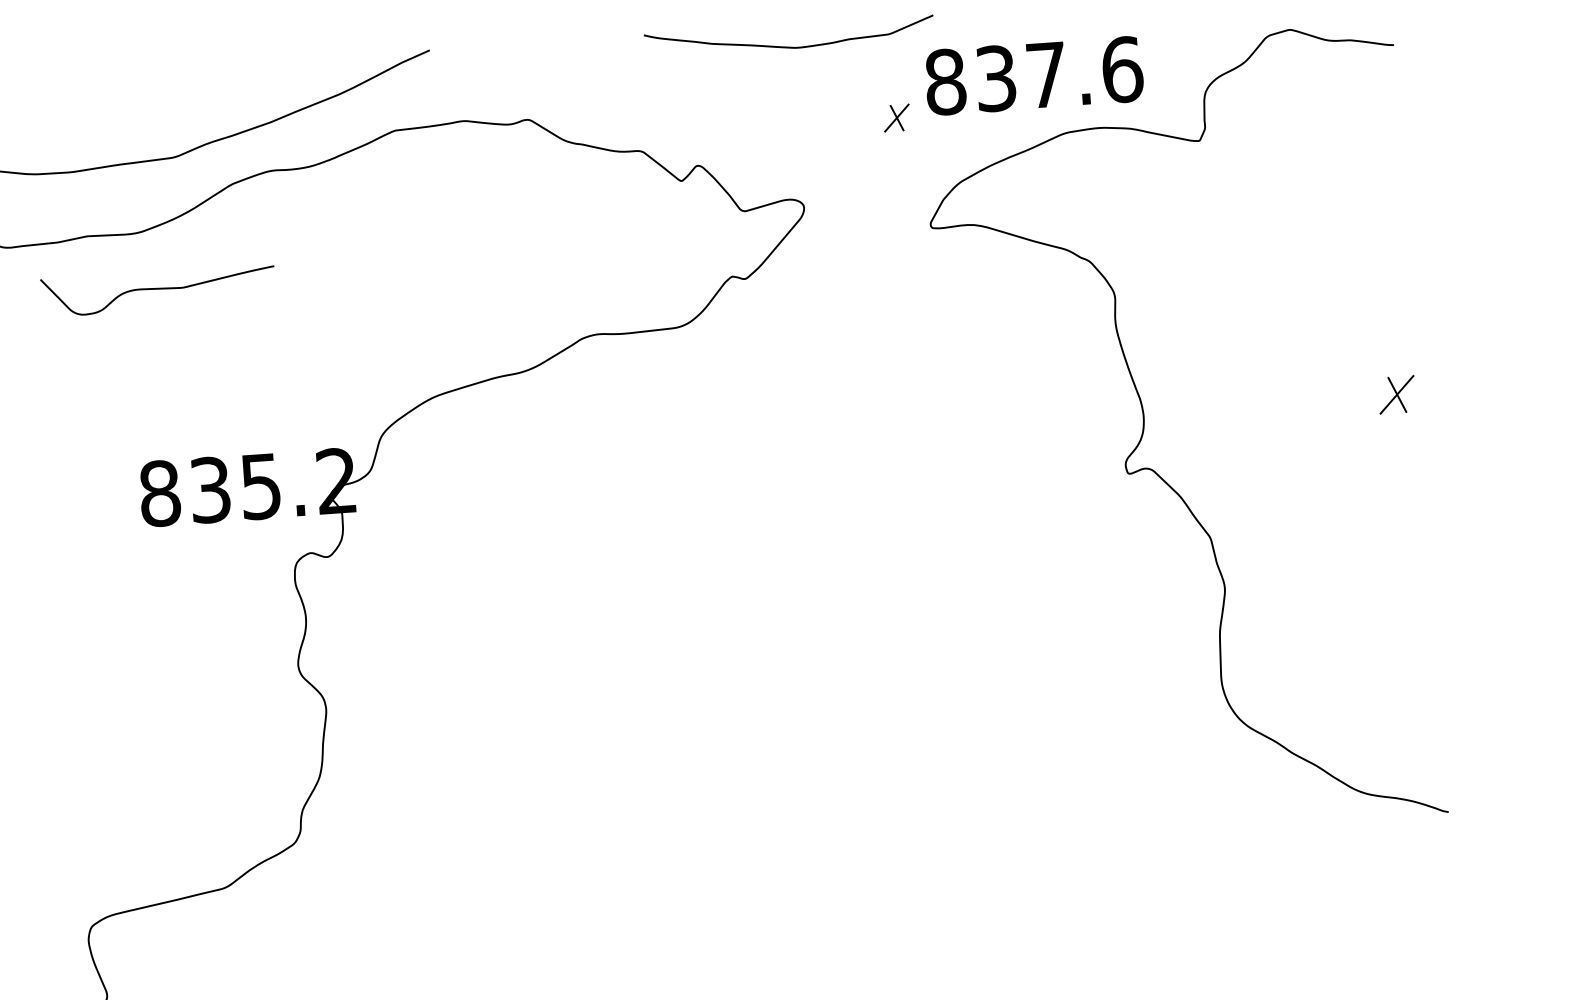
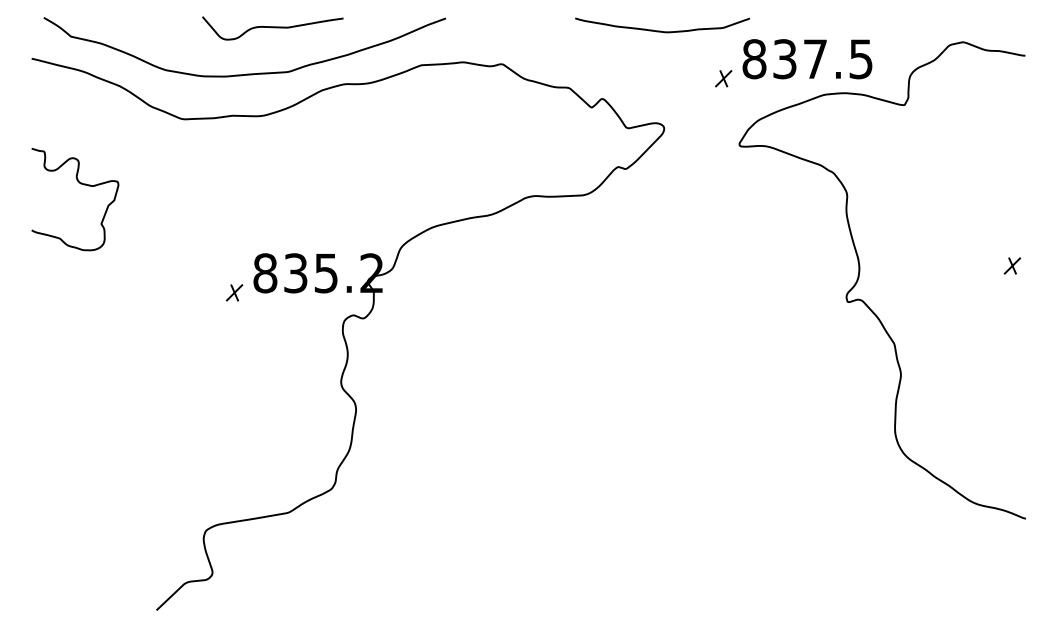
text: (1122, 70) -> (861, 59), 837.6 -> 837.5
curve: (157, 290) -> (272, 28), moved
part: (1397, 394) -> (1012, 265), size x0.71
part: (111, 528) -> (234, 292), added

